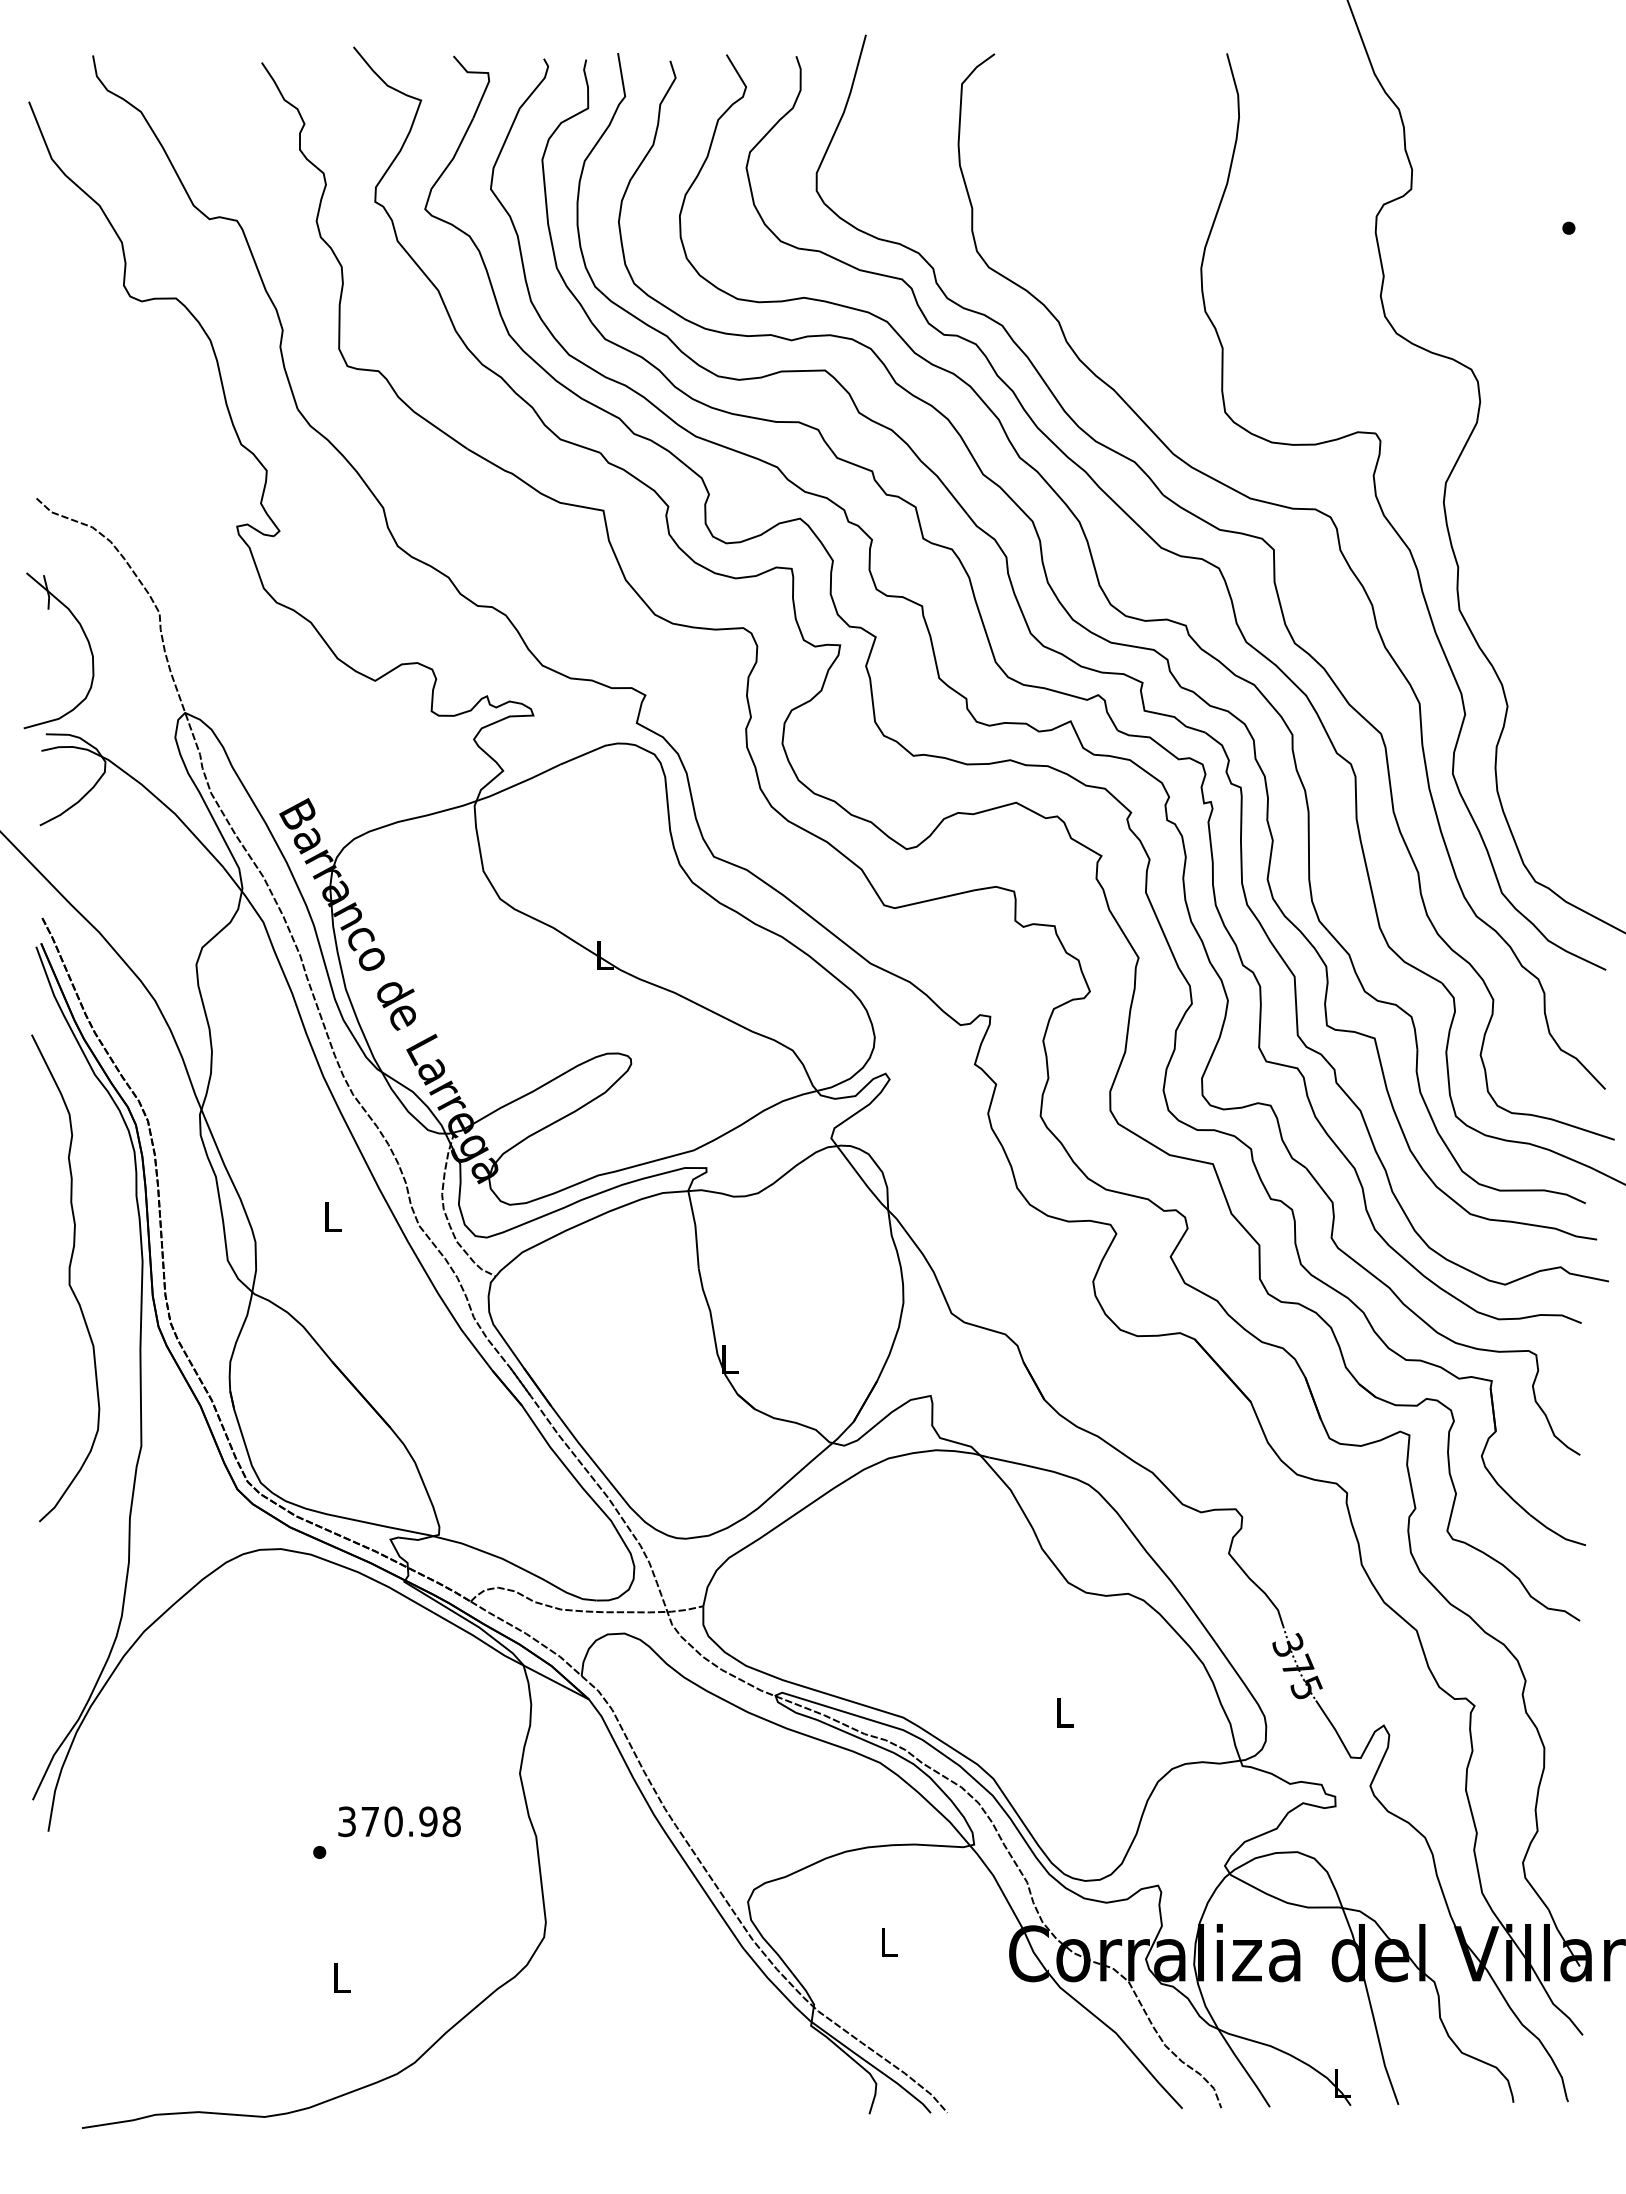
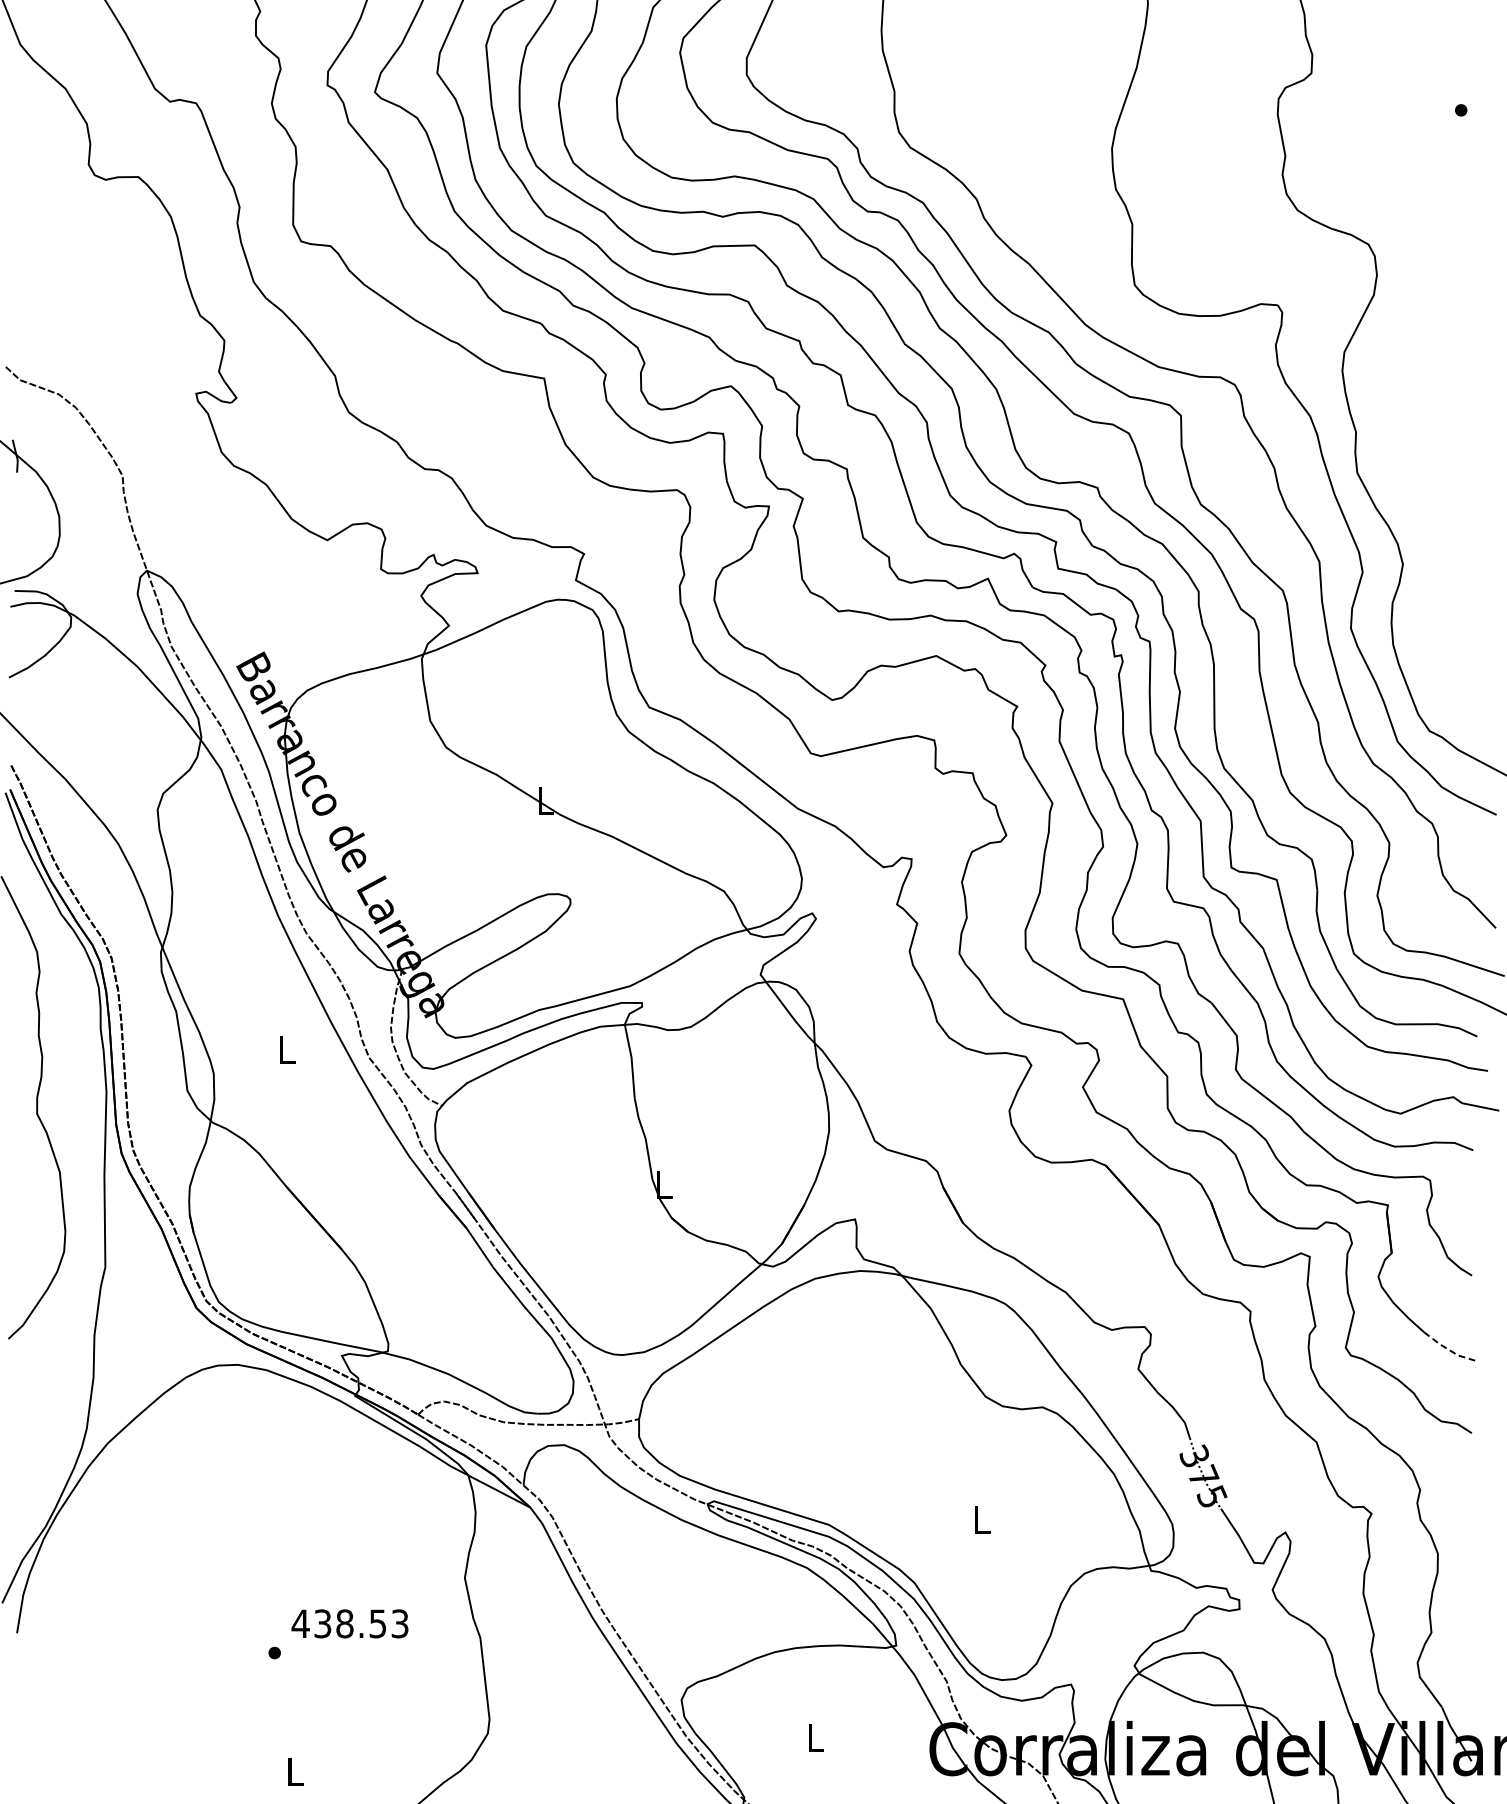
line: (1556, 1533) -> (1449, 1350), solid -> dashed
text: (398, 1821) -> (349, 1623), 370.98 -> 438.53

